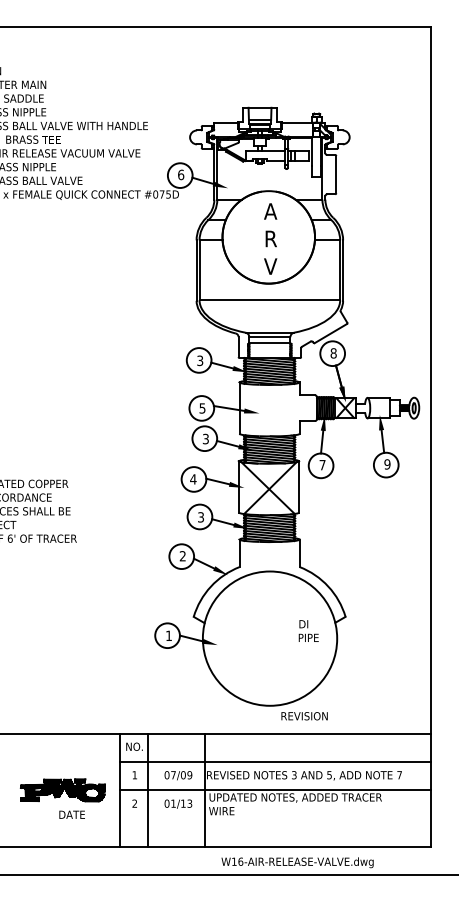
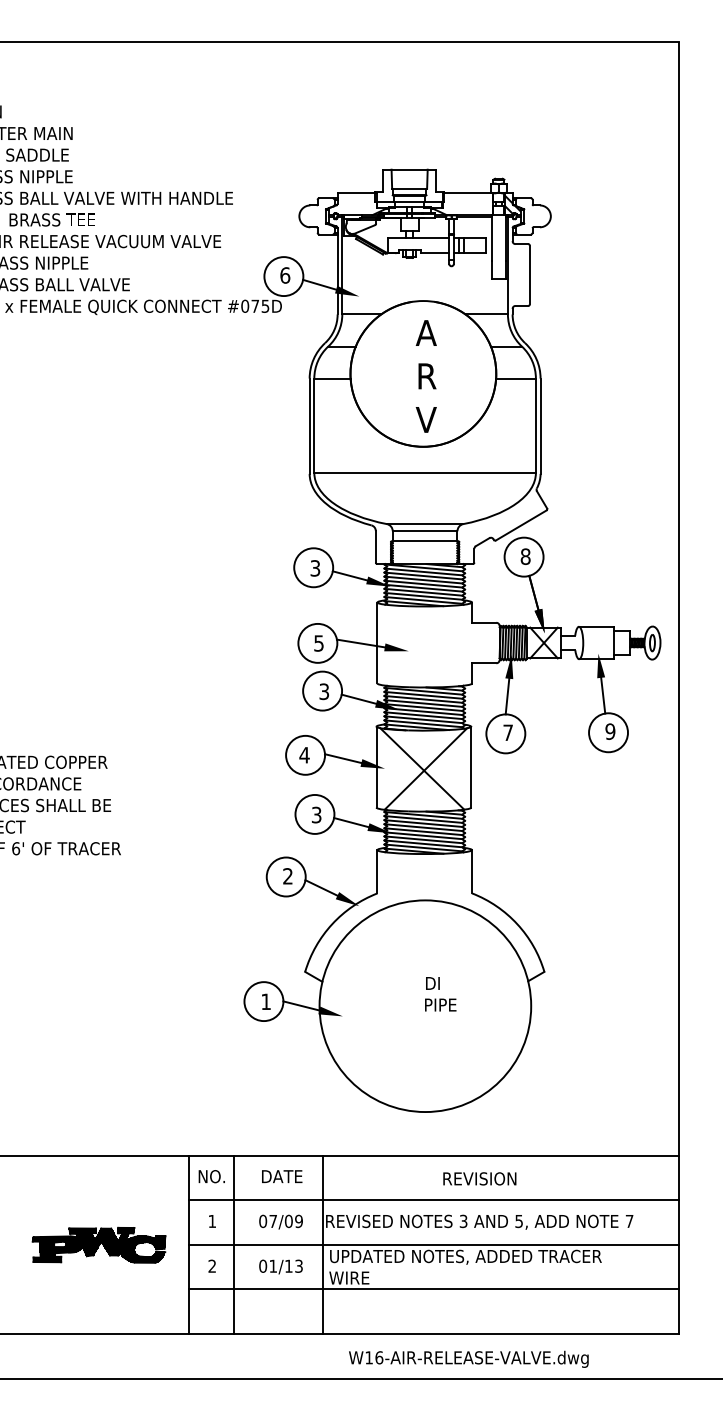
text: (308, 630) -> (440, 993), moved
text: (304, 716) -> (479, 1179), moved
text: (71, 814) -> (281, 1176), moved
line: (275, 818) -> (433, 1289), added

